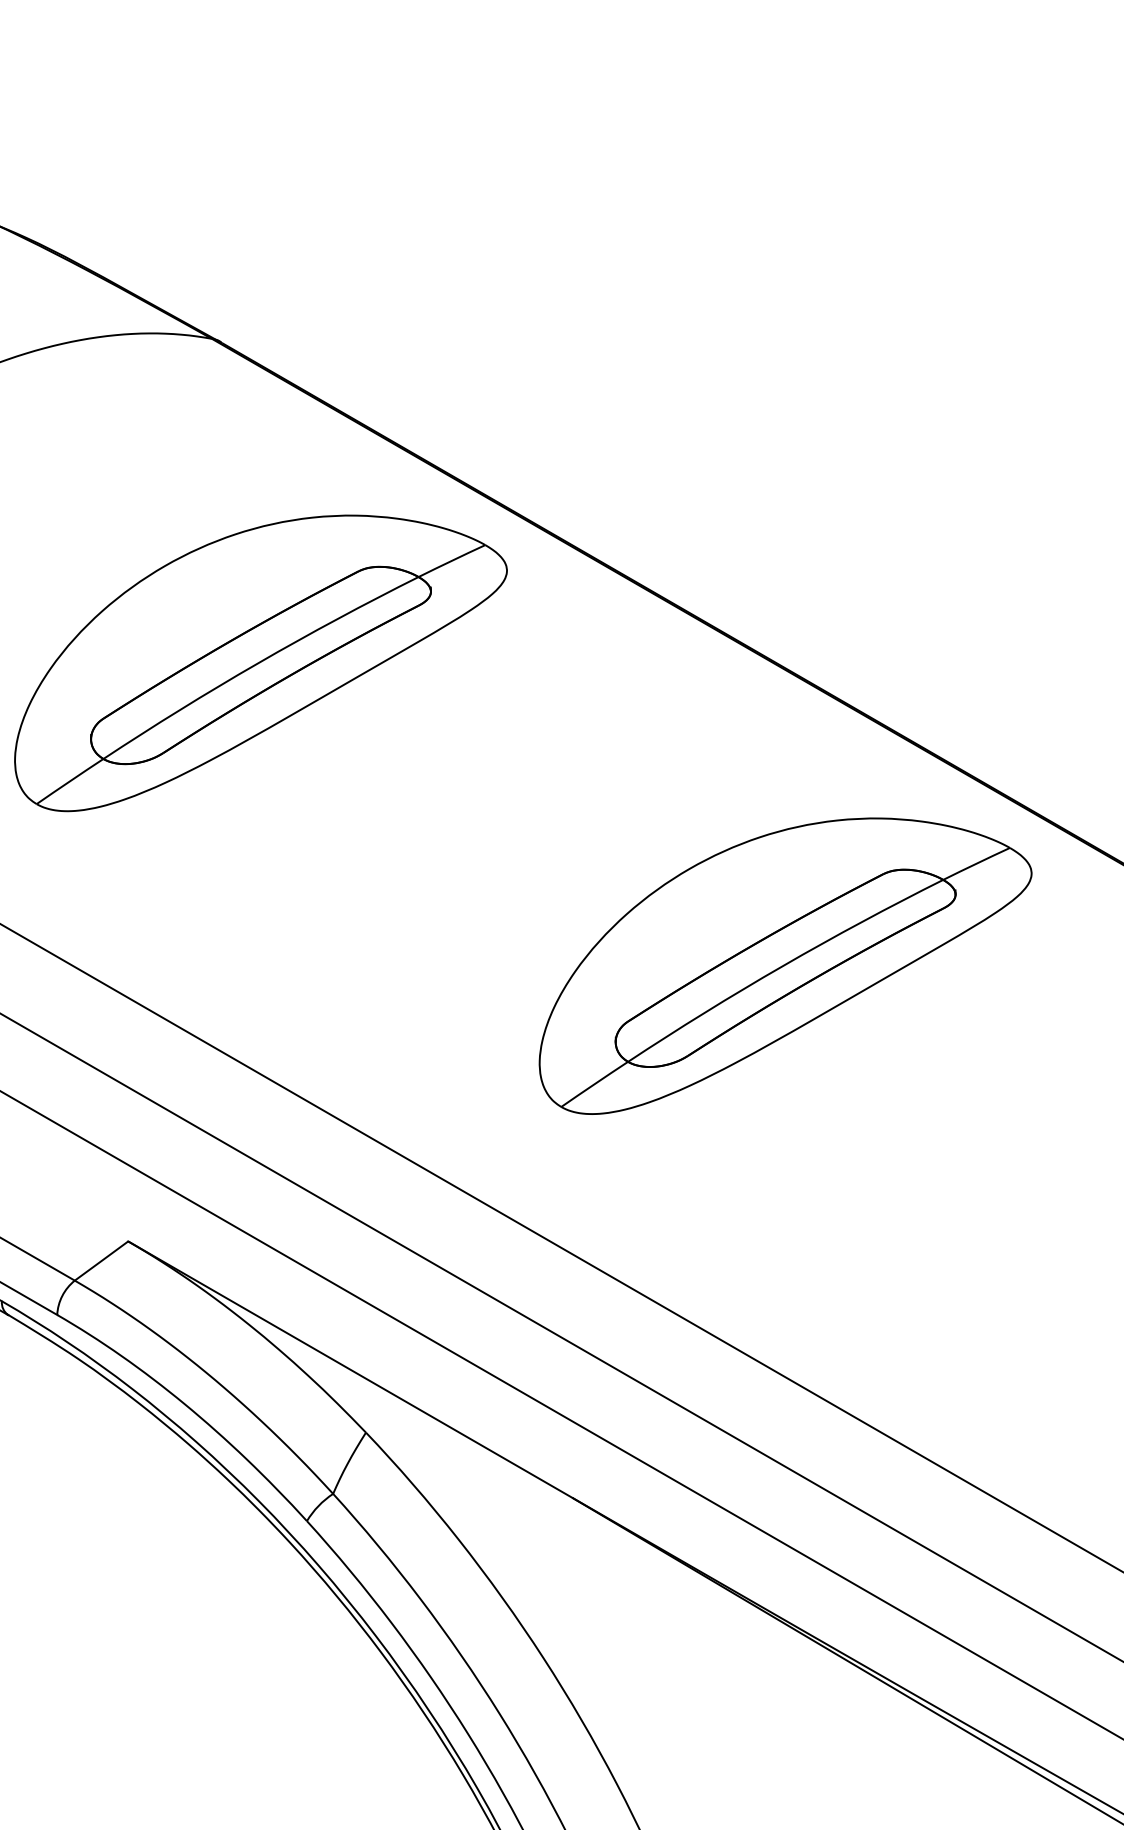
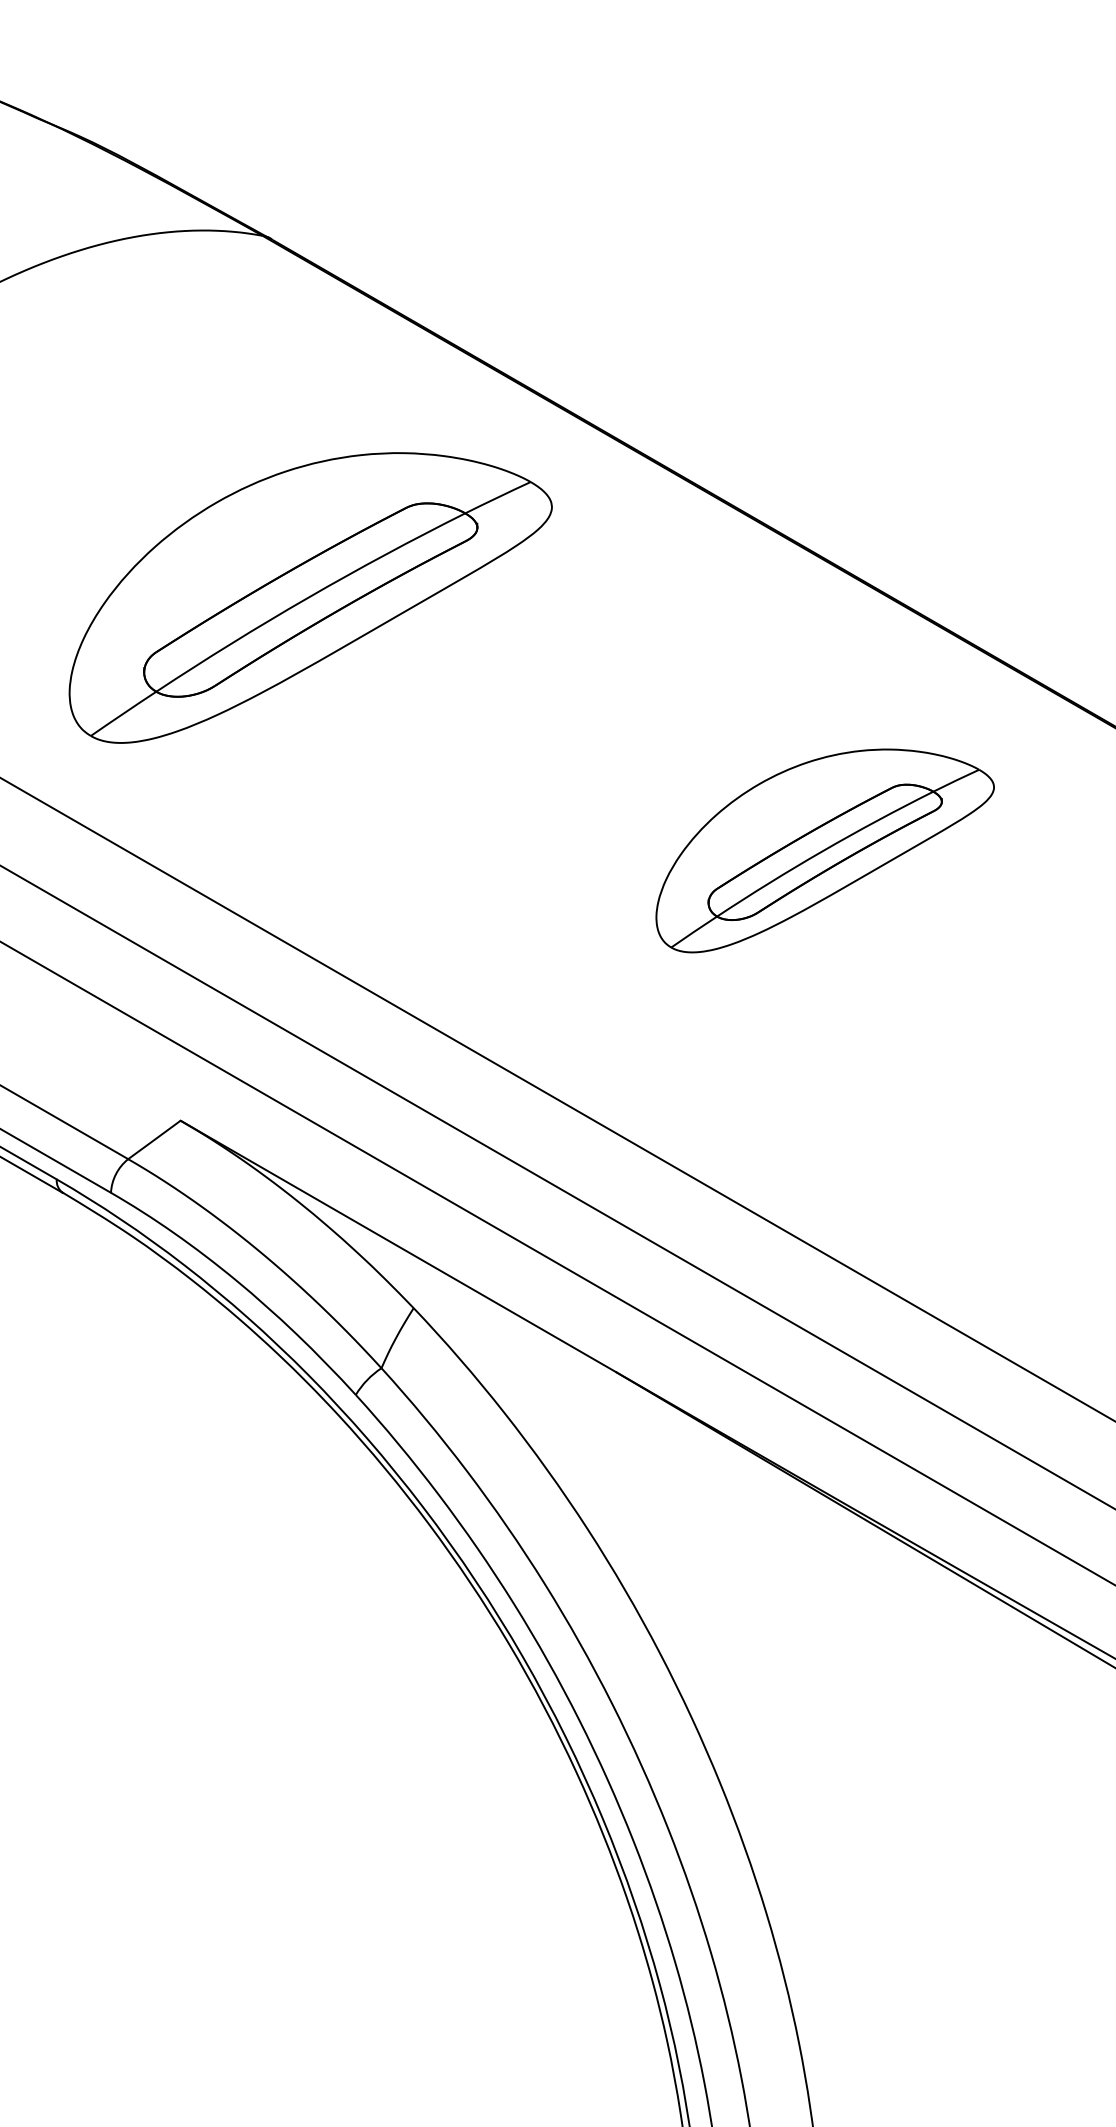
part: (260, 662) -> (310, 597), moved
part: (786, 965) -> (825, 850), size x0.7

